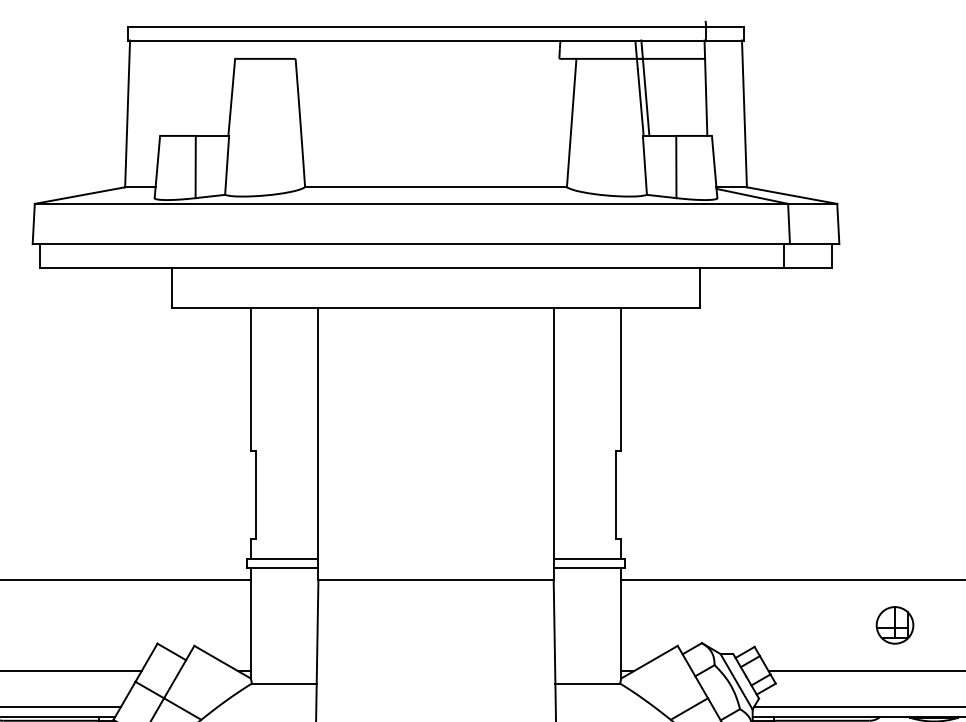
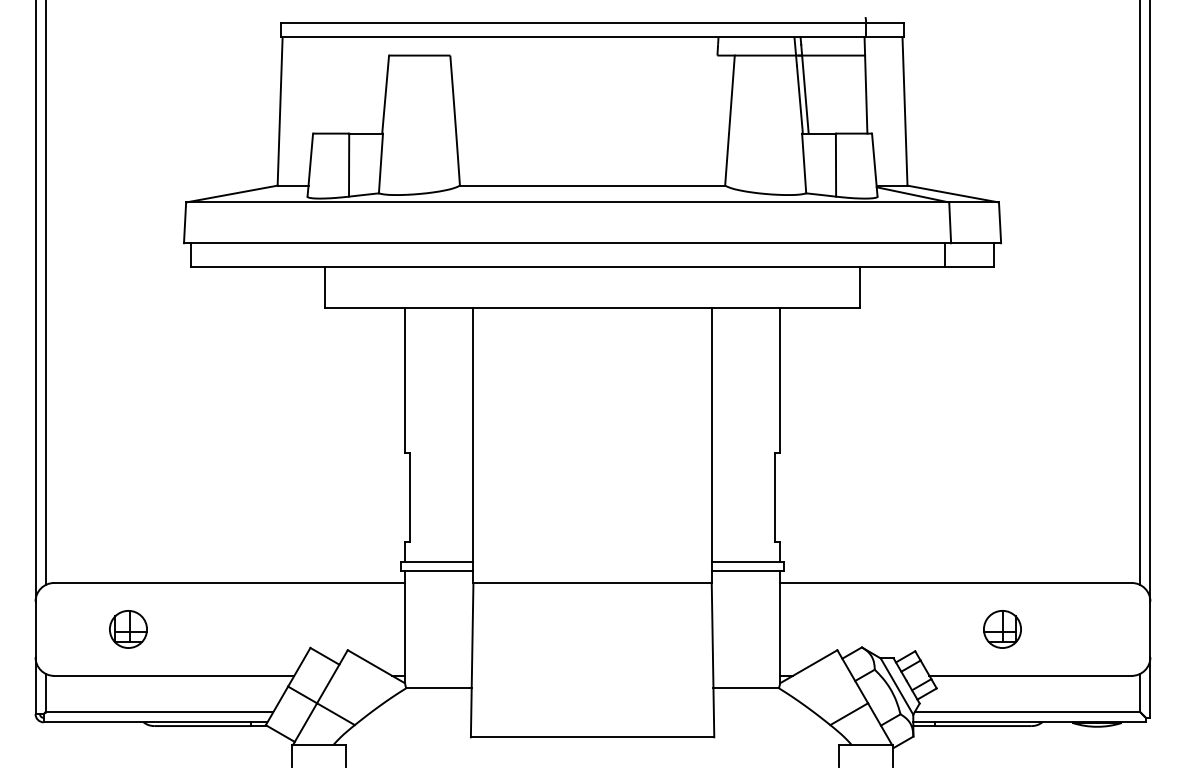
part: (895, 625) -> (1002, 629), moved

